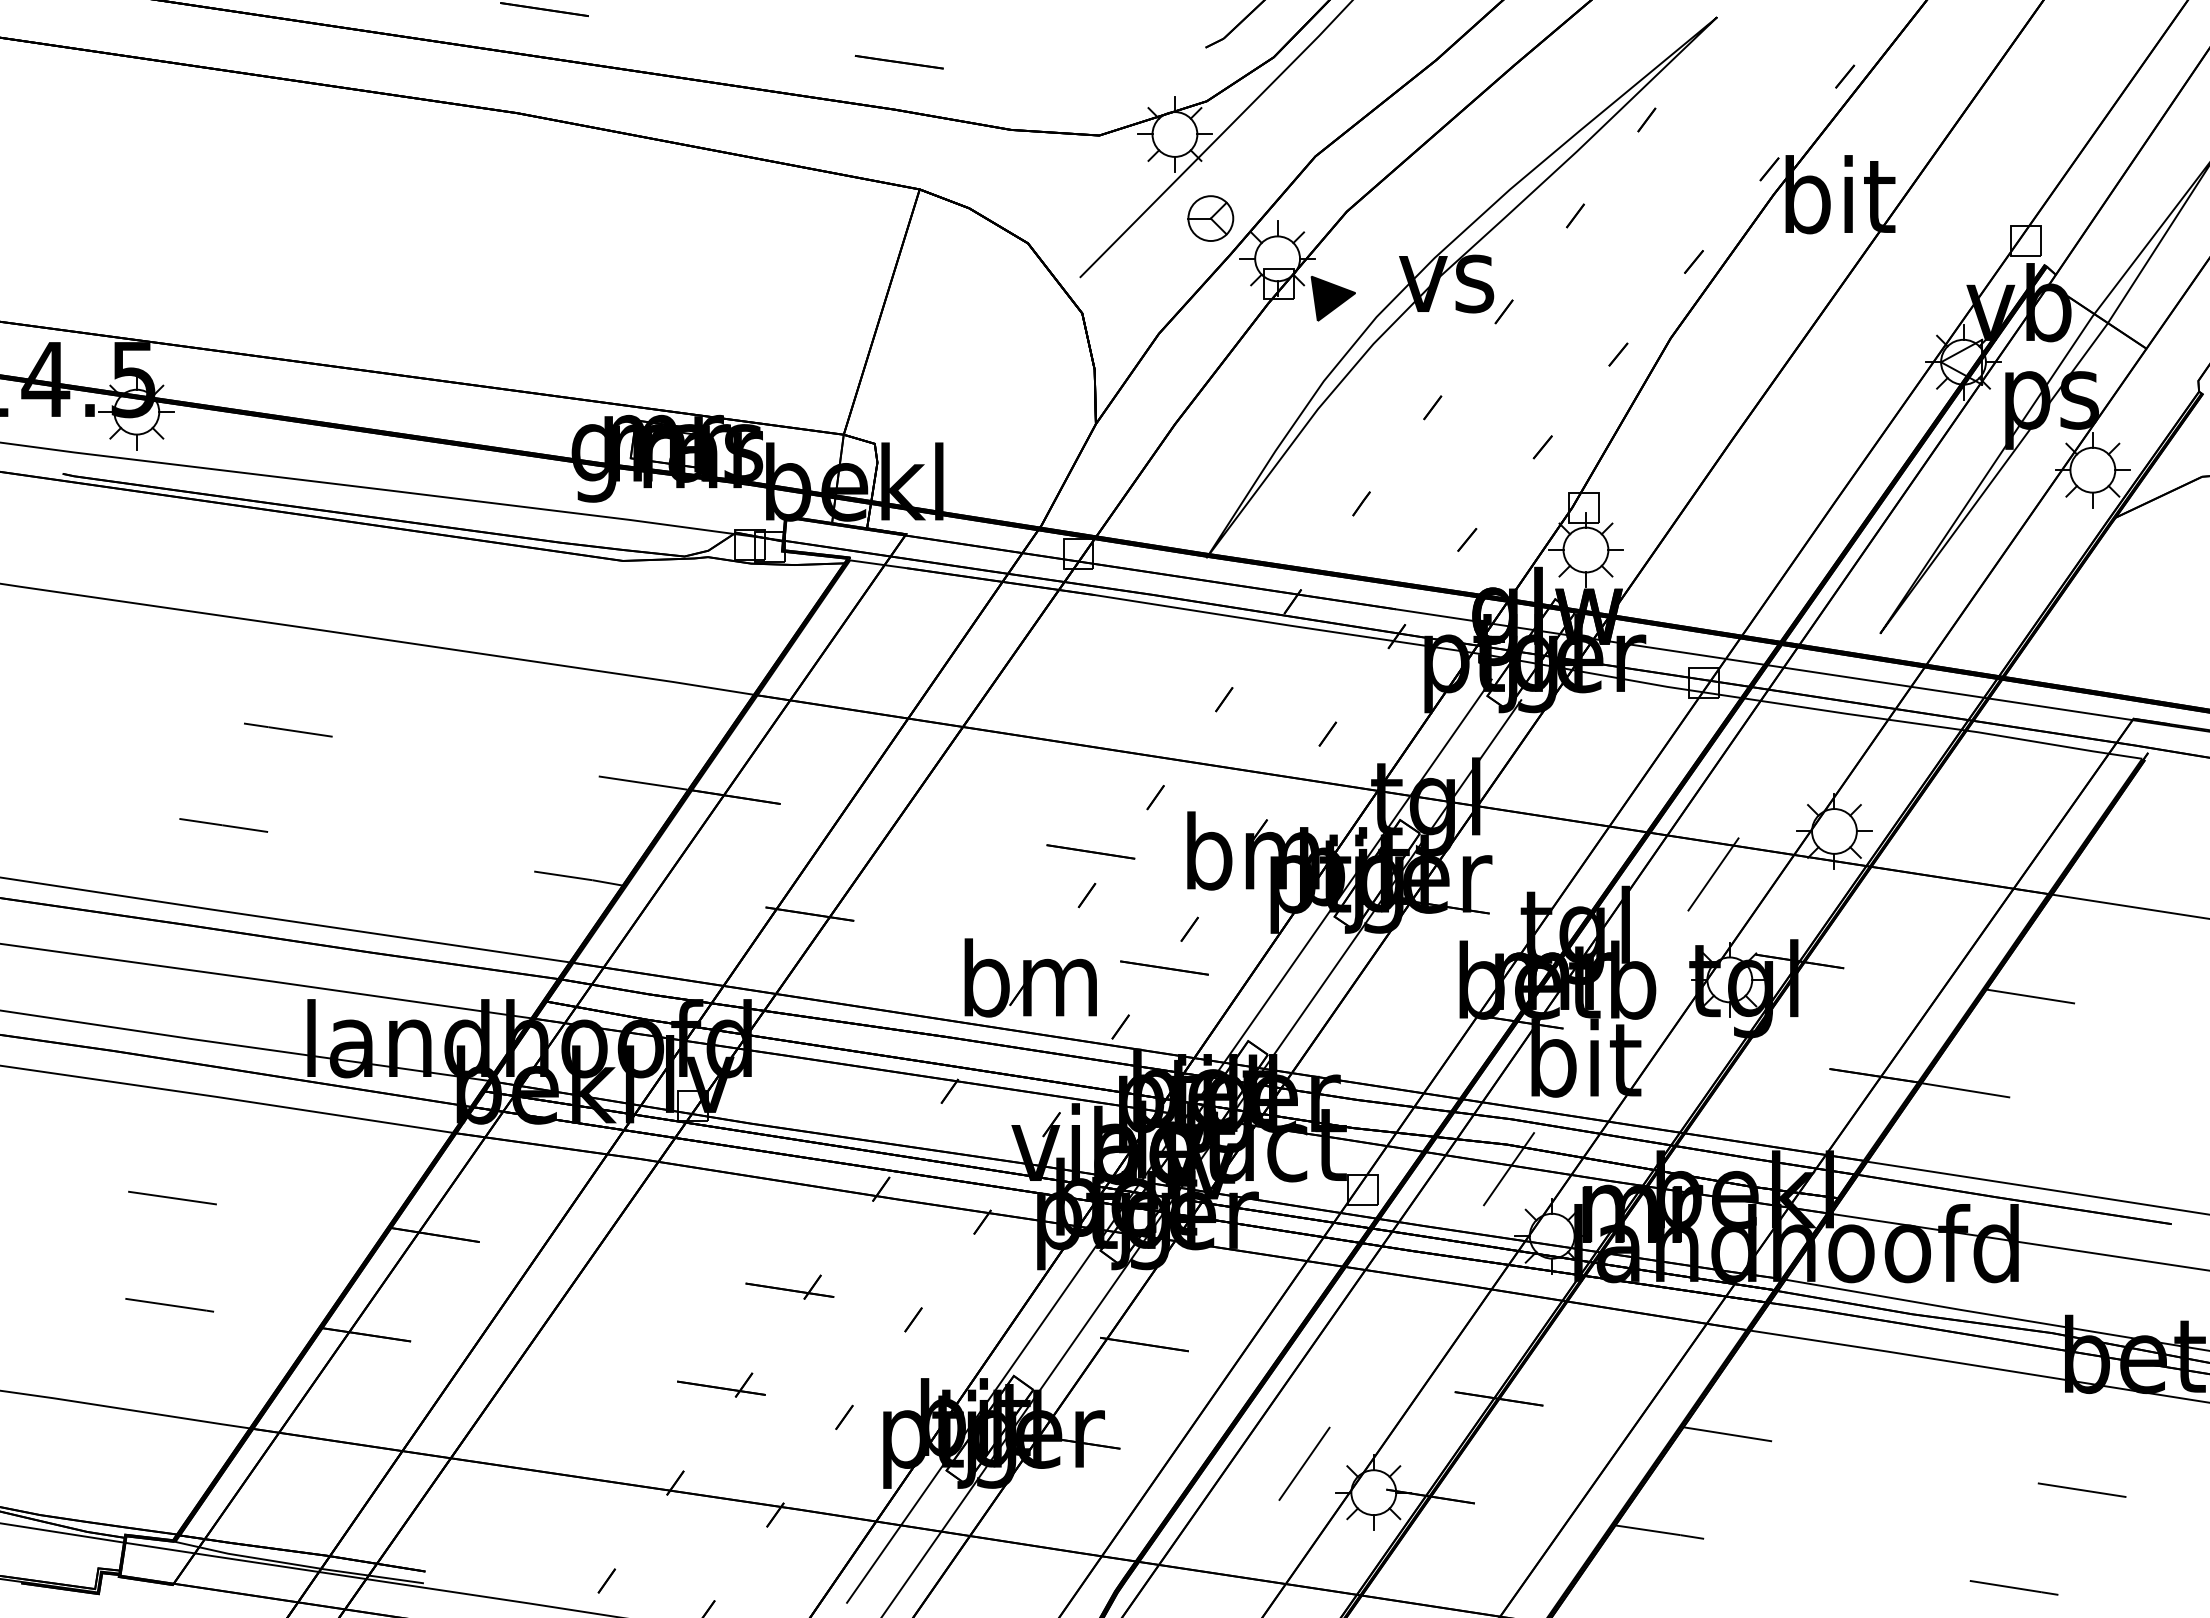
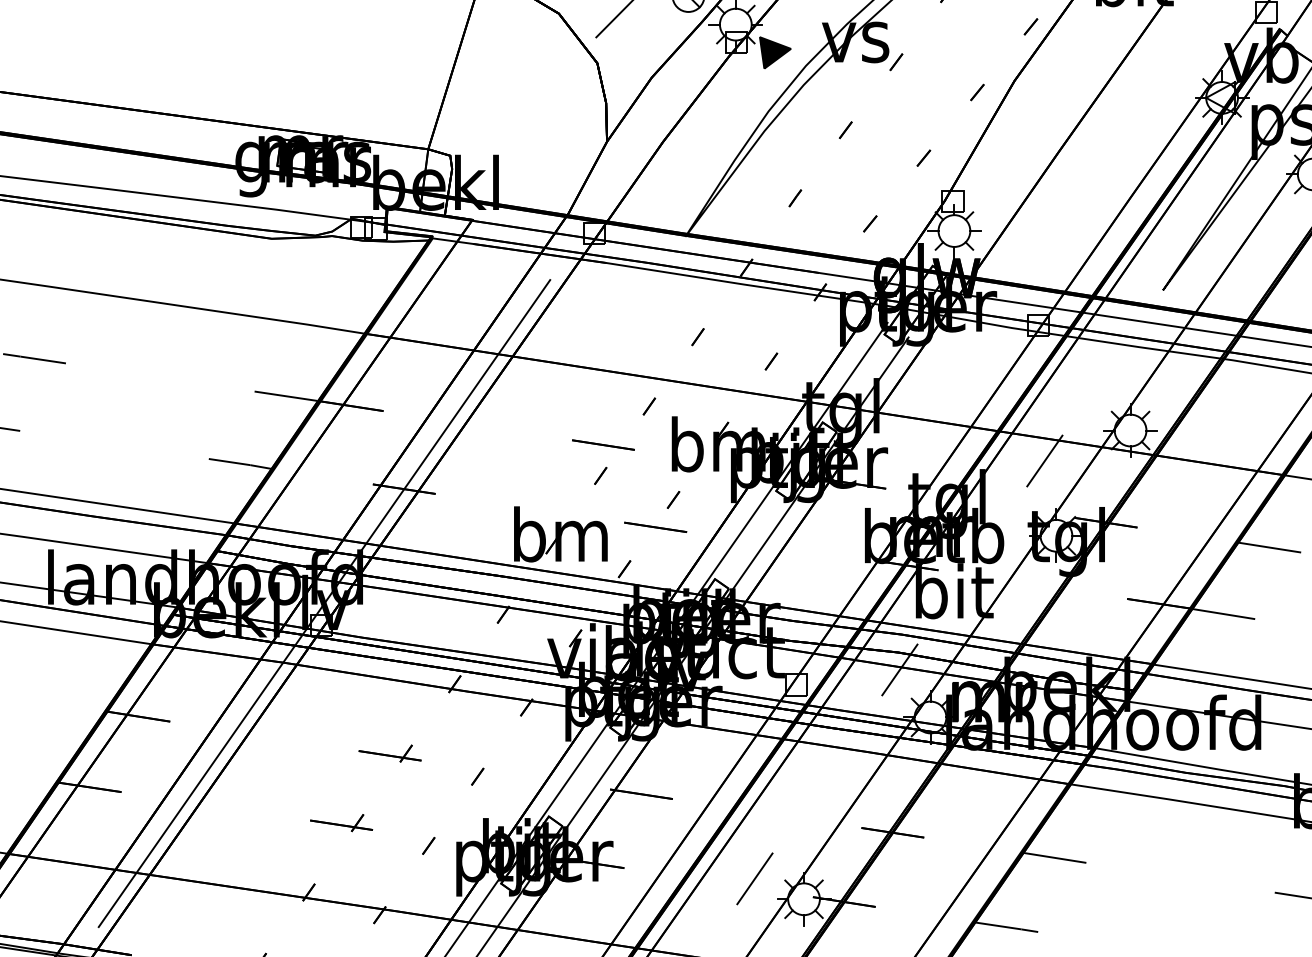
line: (696, 1075) -> (323, 603), added

